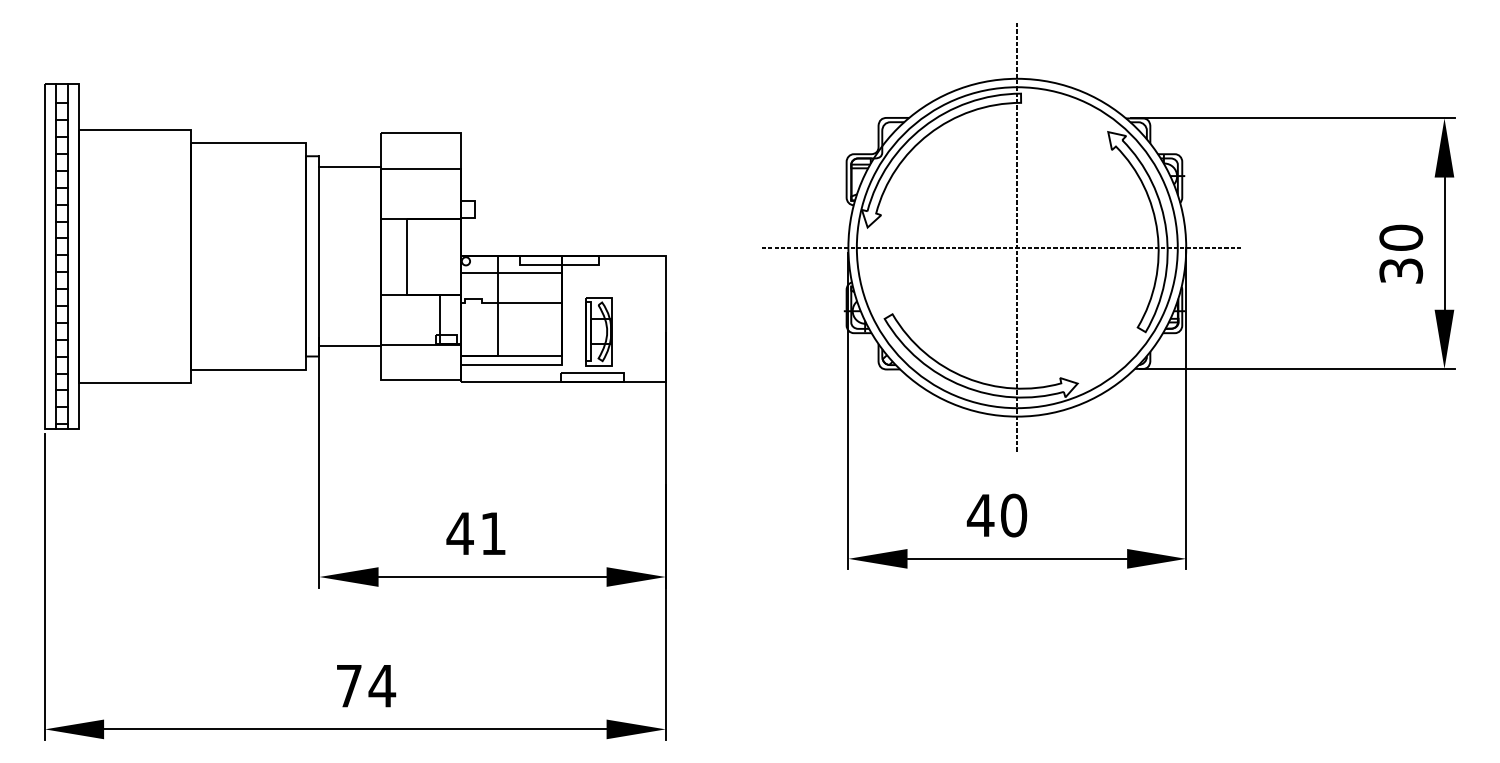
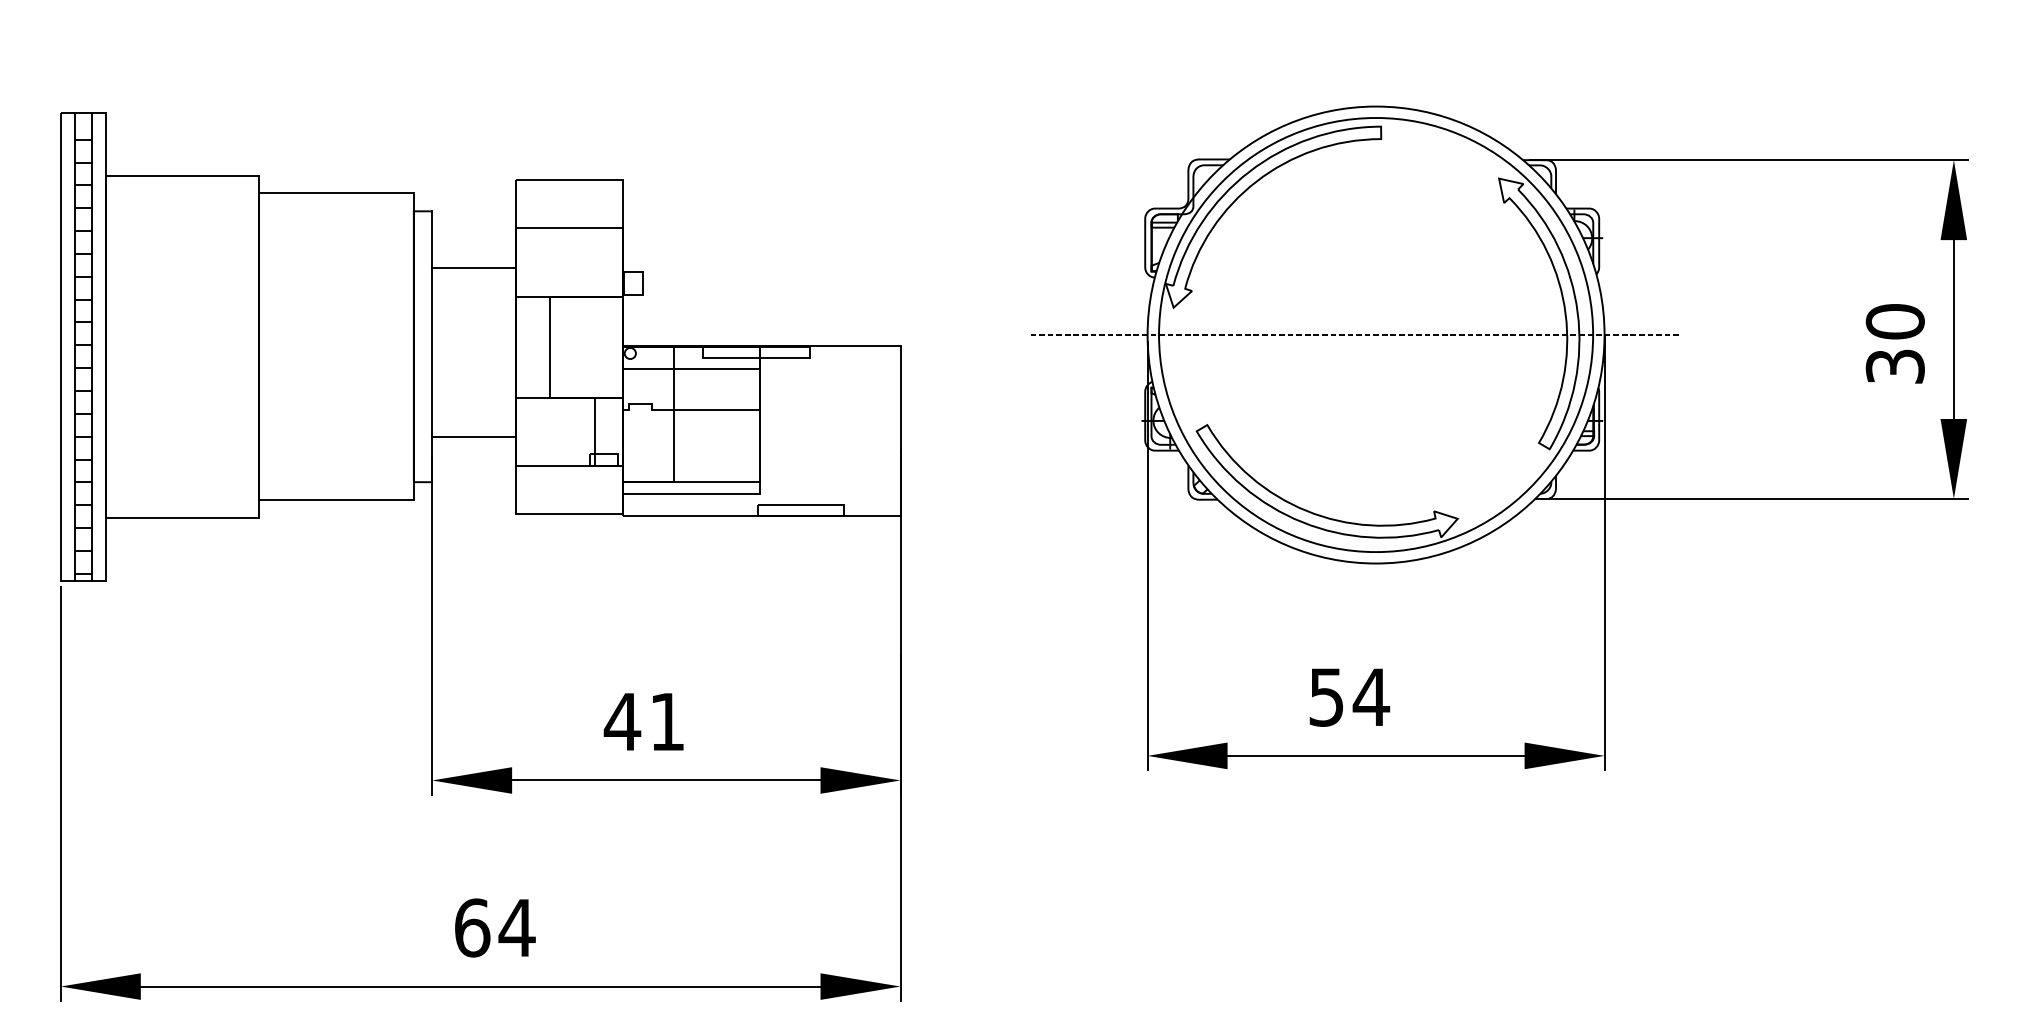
line: (350, 166) -> (473, 268), moved
line: (1017, 238) -> (1376, 322), removed
part: (598, 331) -> (809, 448), removed
line: (350, 346) -> (473, 436), moved
text: (996, 514) -> (1348, 696), 40 -> 54
text: (349, 685) -> (472, 927), 74 -> 64

